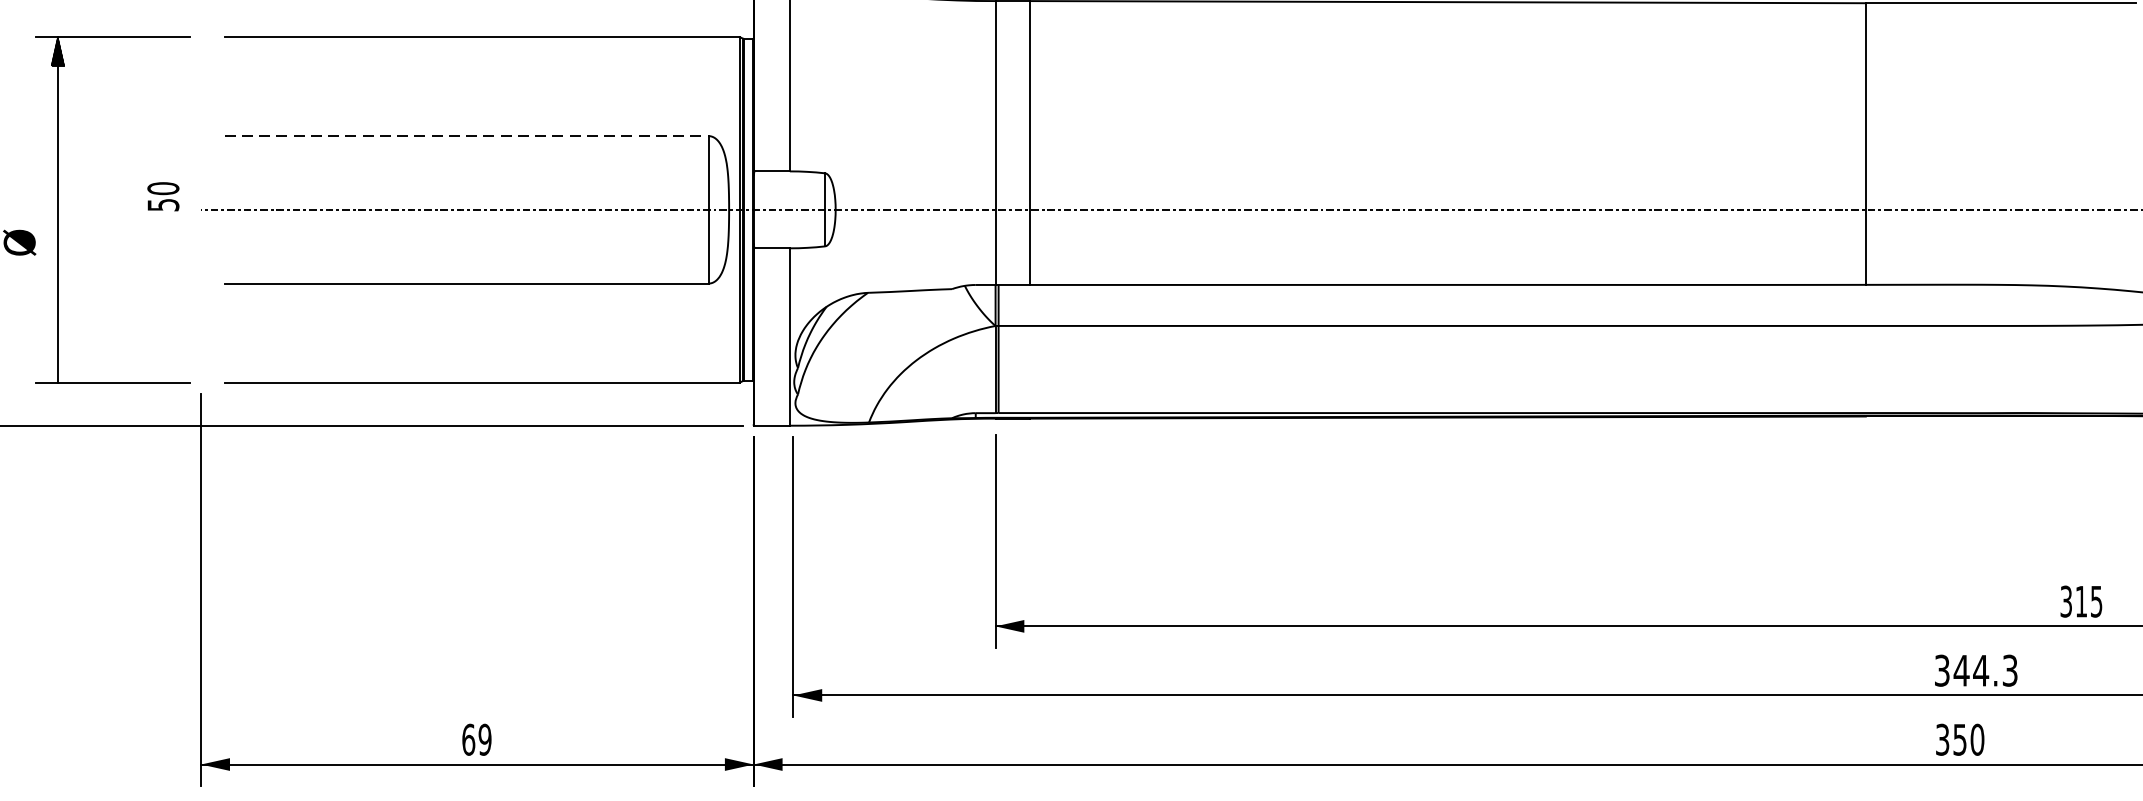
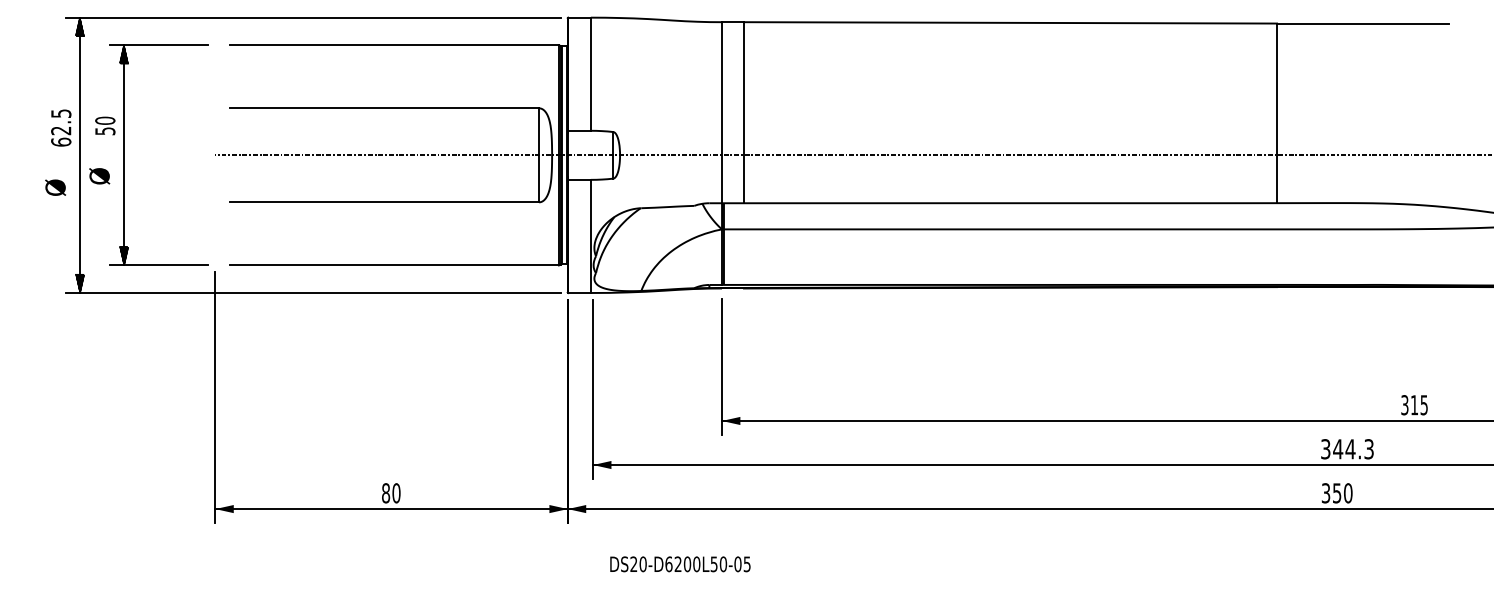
line: (467, 136) -> (385, 108), dashed -> solid
text: (163, 196) -> (105, 125), moved
hatch: (58, 368) -> (124, 256), added
text: (477, 740) -> (391, 493), 69 -> 80

